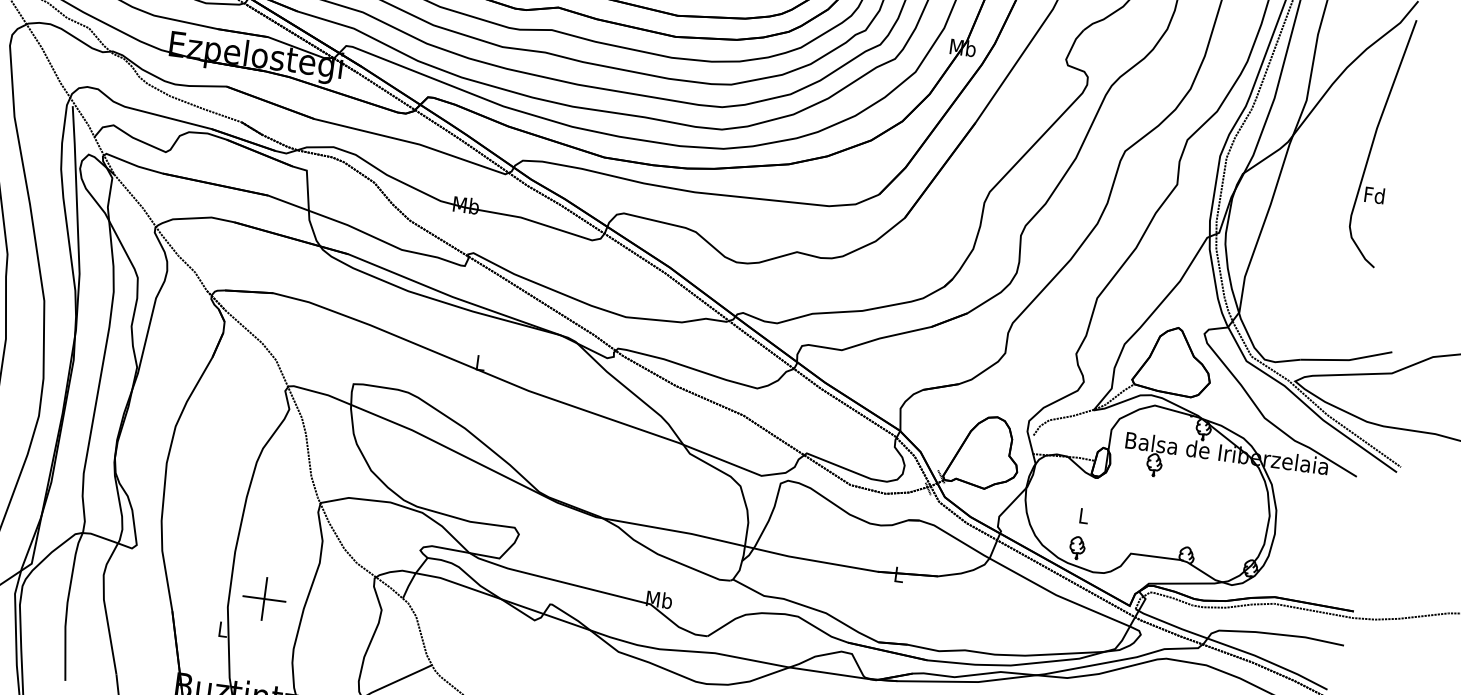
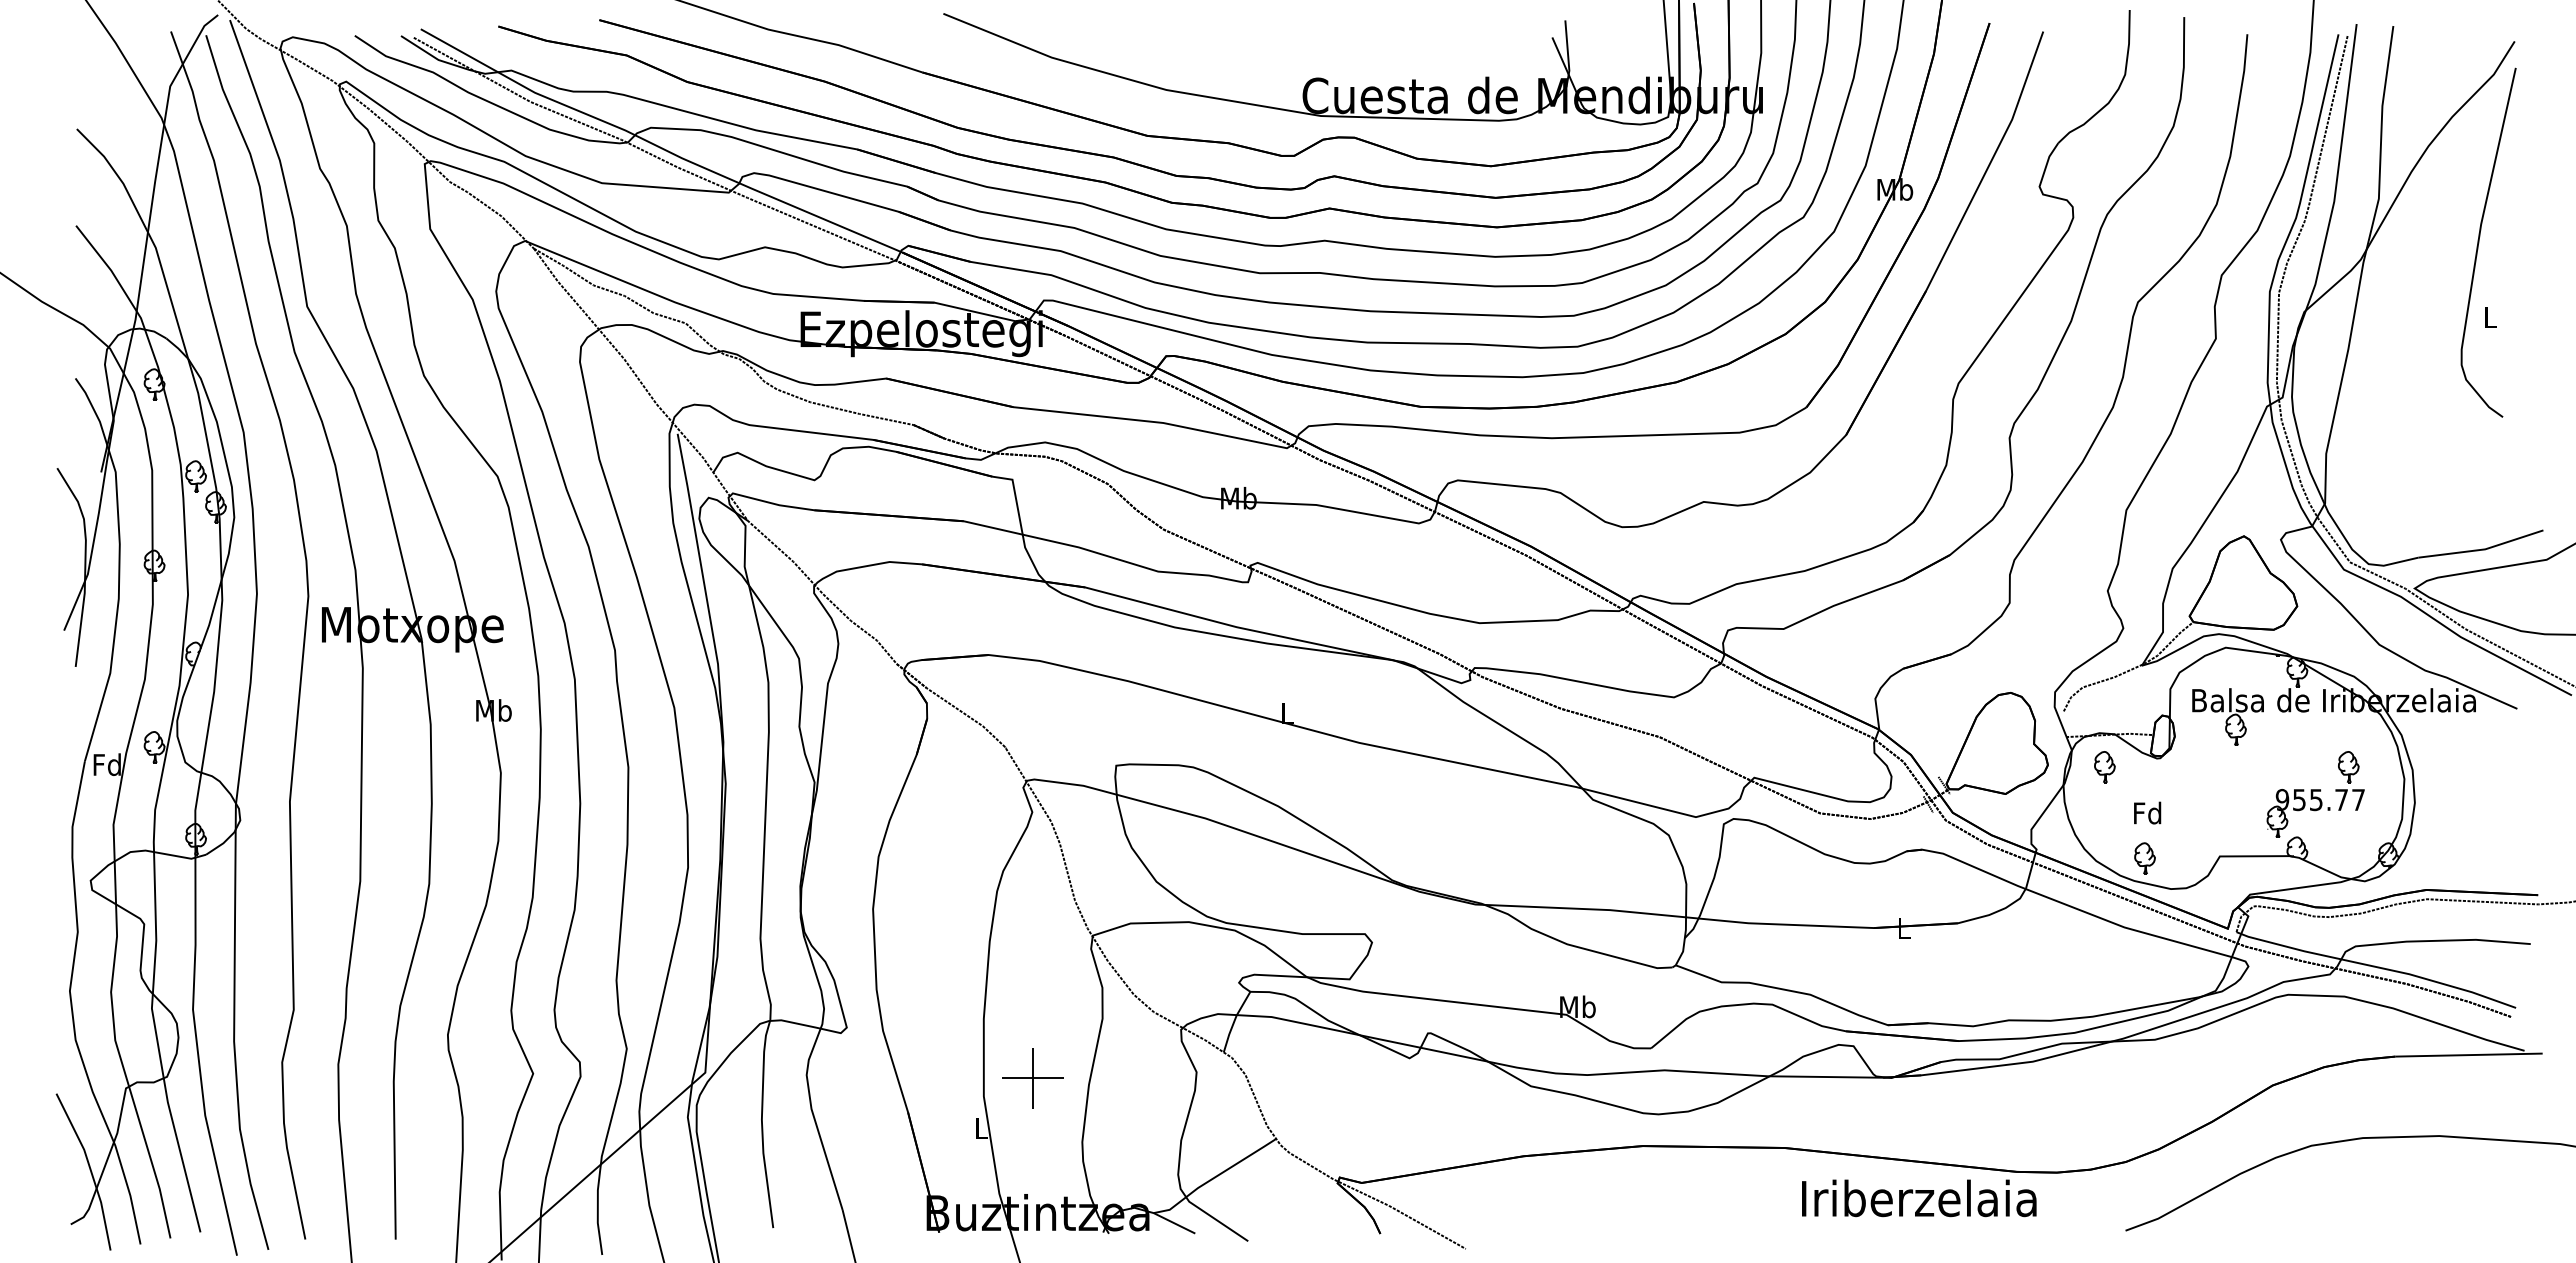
text: (1374, 194) -> (2489, 316), Fd -> L
part: (1057, 479) -> (2104, 767), added
text: (1083, 515) -> (2147, 812), L -> Fd
part: (1204, 518) -> (2315, 794), added

